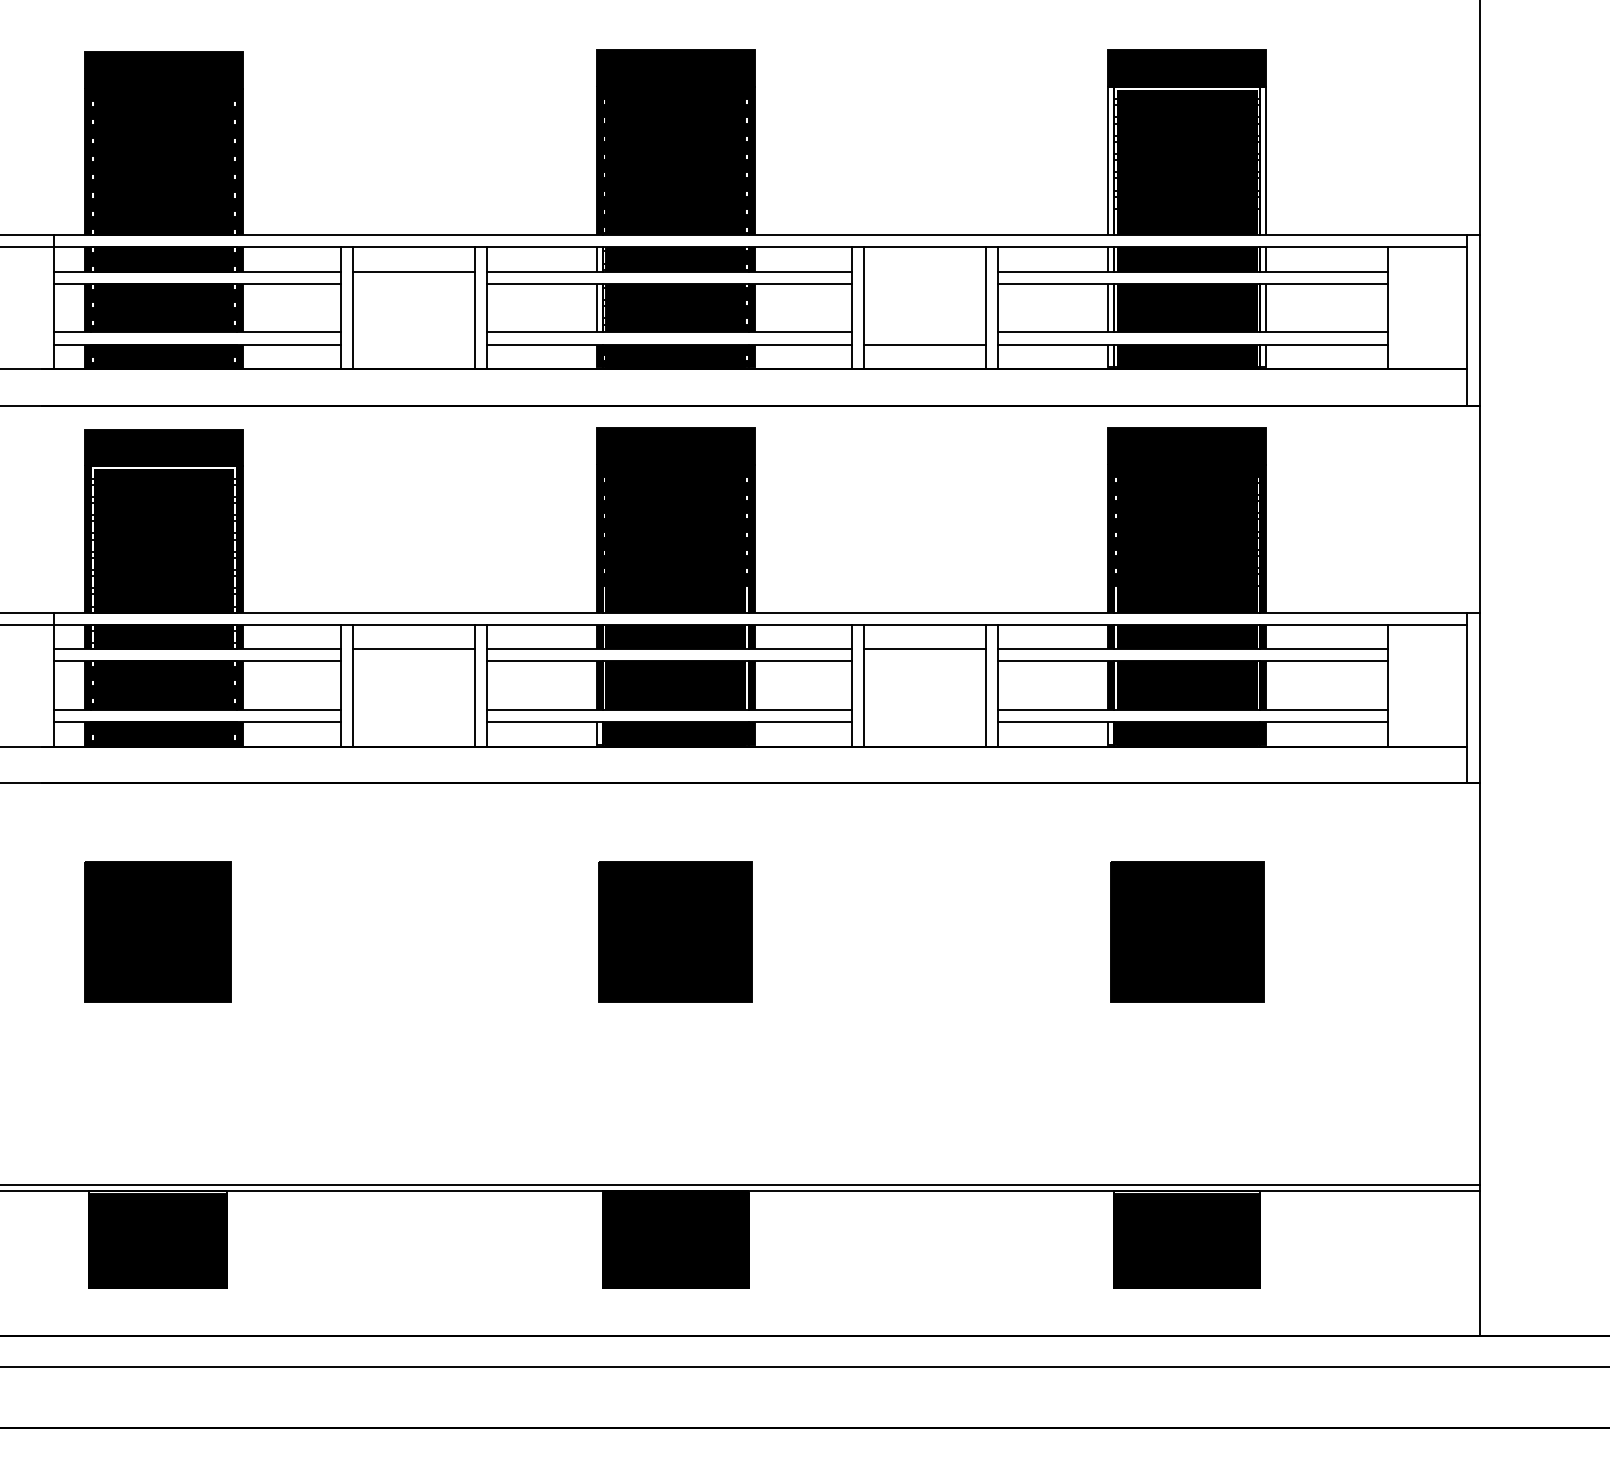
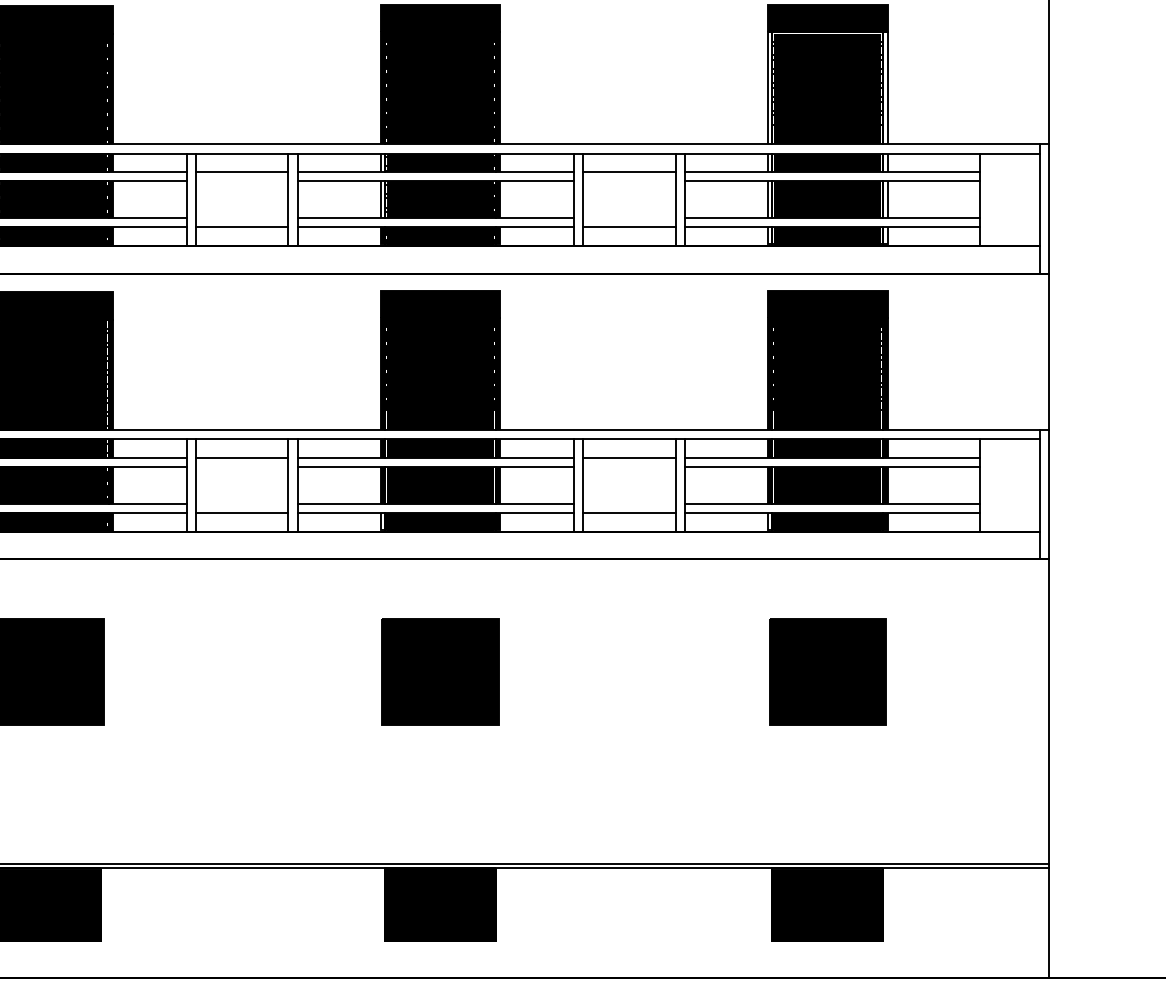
line: (925, 271) -> (629, 172), added
line: (413, 344) -> (242, 227), added
line: (413, 722) -> (242, 513), added
line: (925, 722) -> (629, 513), added

